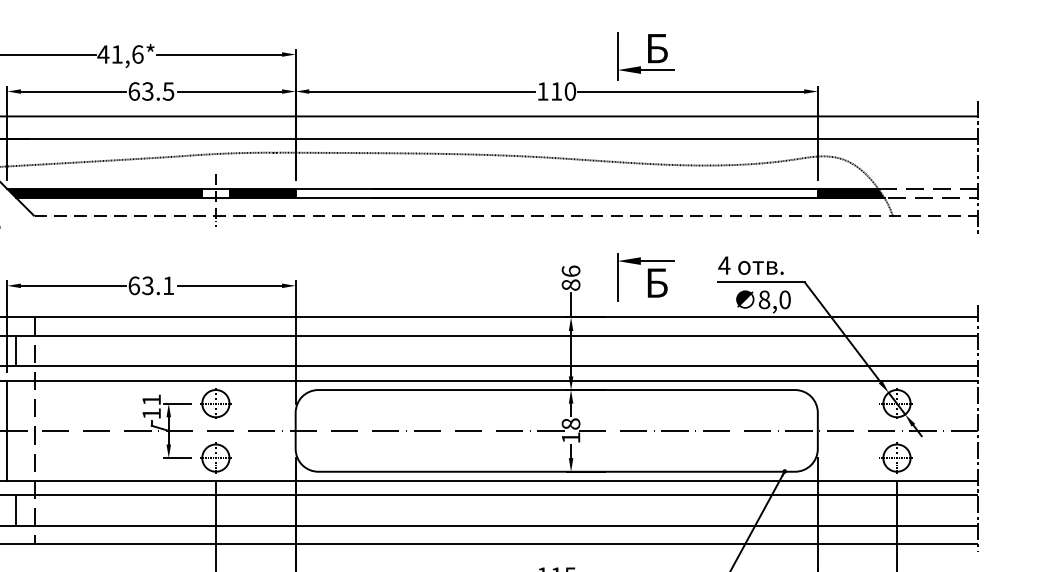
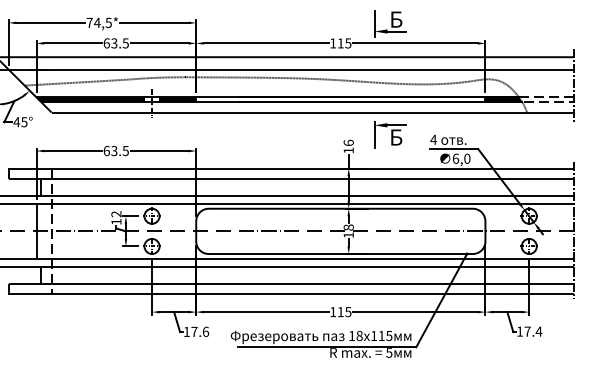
text: (119, 53) -> (98, 22), 41,6* -> 74,5*
text: (570, 91) -> (348, 43), 110 -> 115
line: (507, 216) -> (313, 112), dashed -> solid
part: (646, 277) -> (390, 134), moved
text: (570, 284) -> (348, 150), 86 -> 16
text: (168, 286) -> (125, 151), 63.1 -> 63.5
text: (763, 299) -> (455, 158), 8,0 -> 6,0
text: (151, 400) -> (116, 214), 11 -> 12

